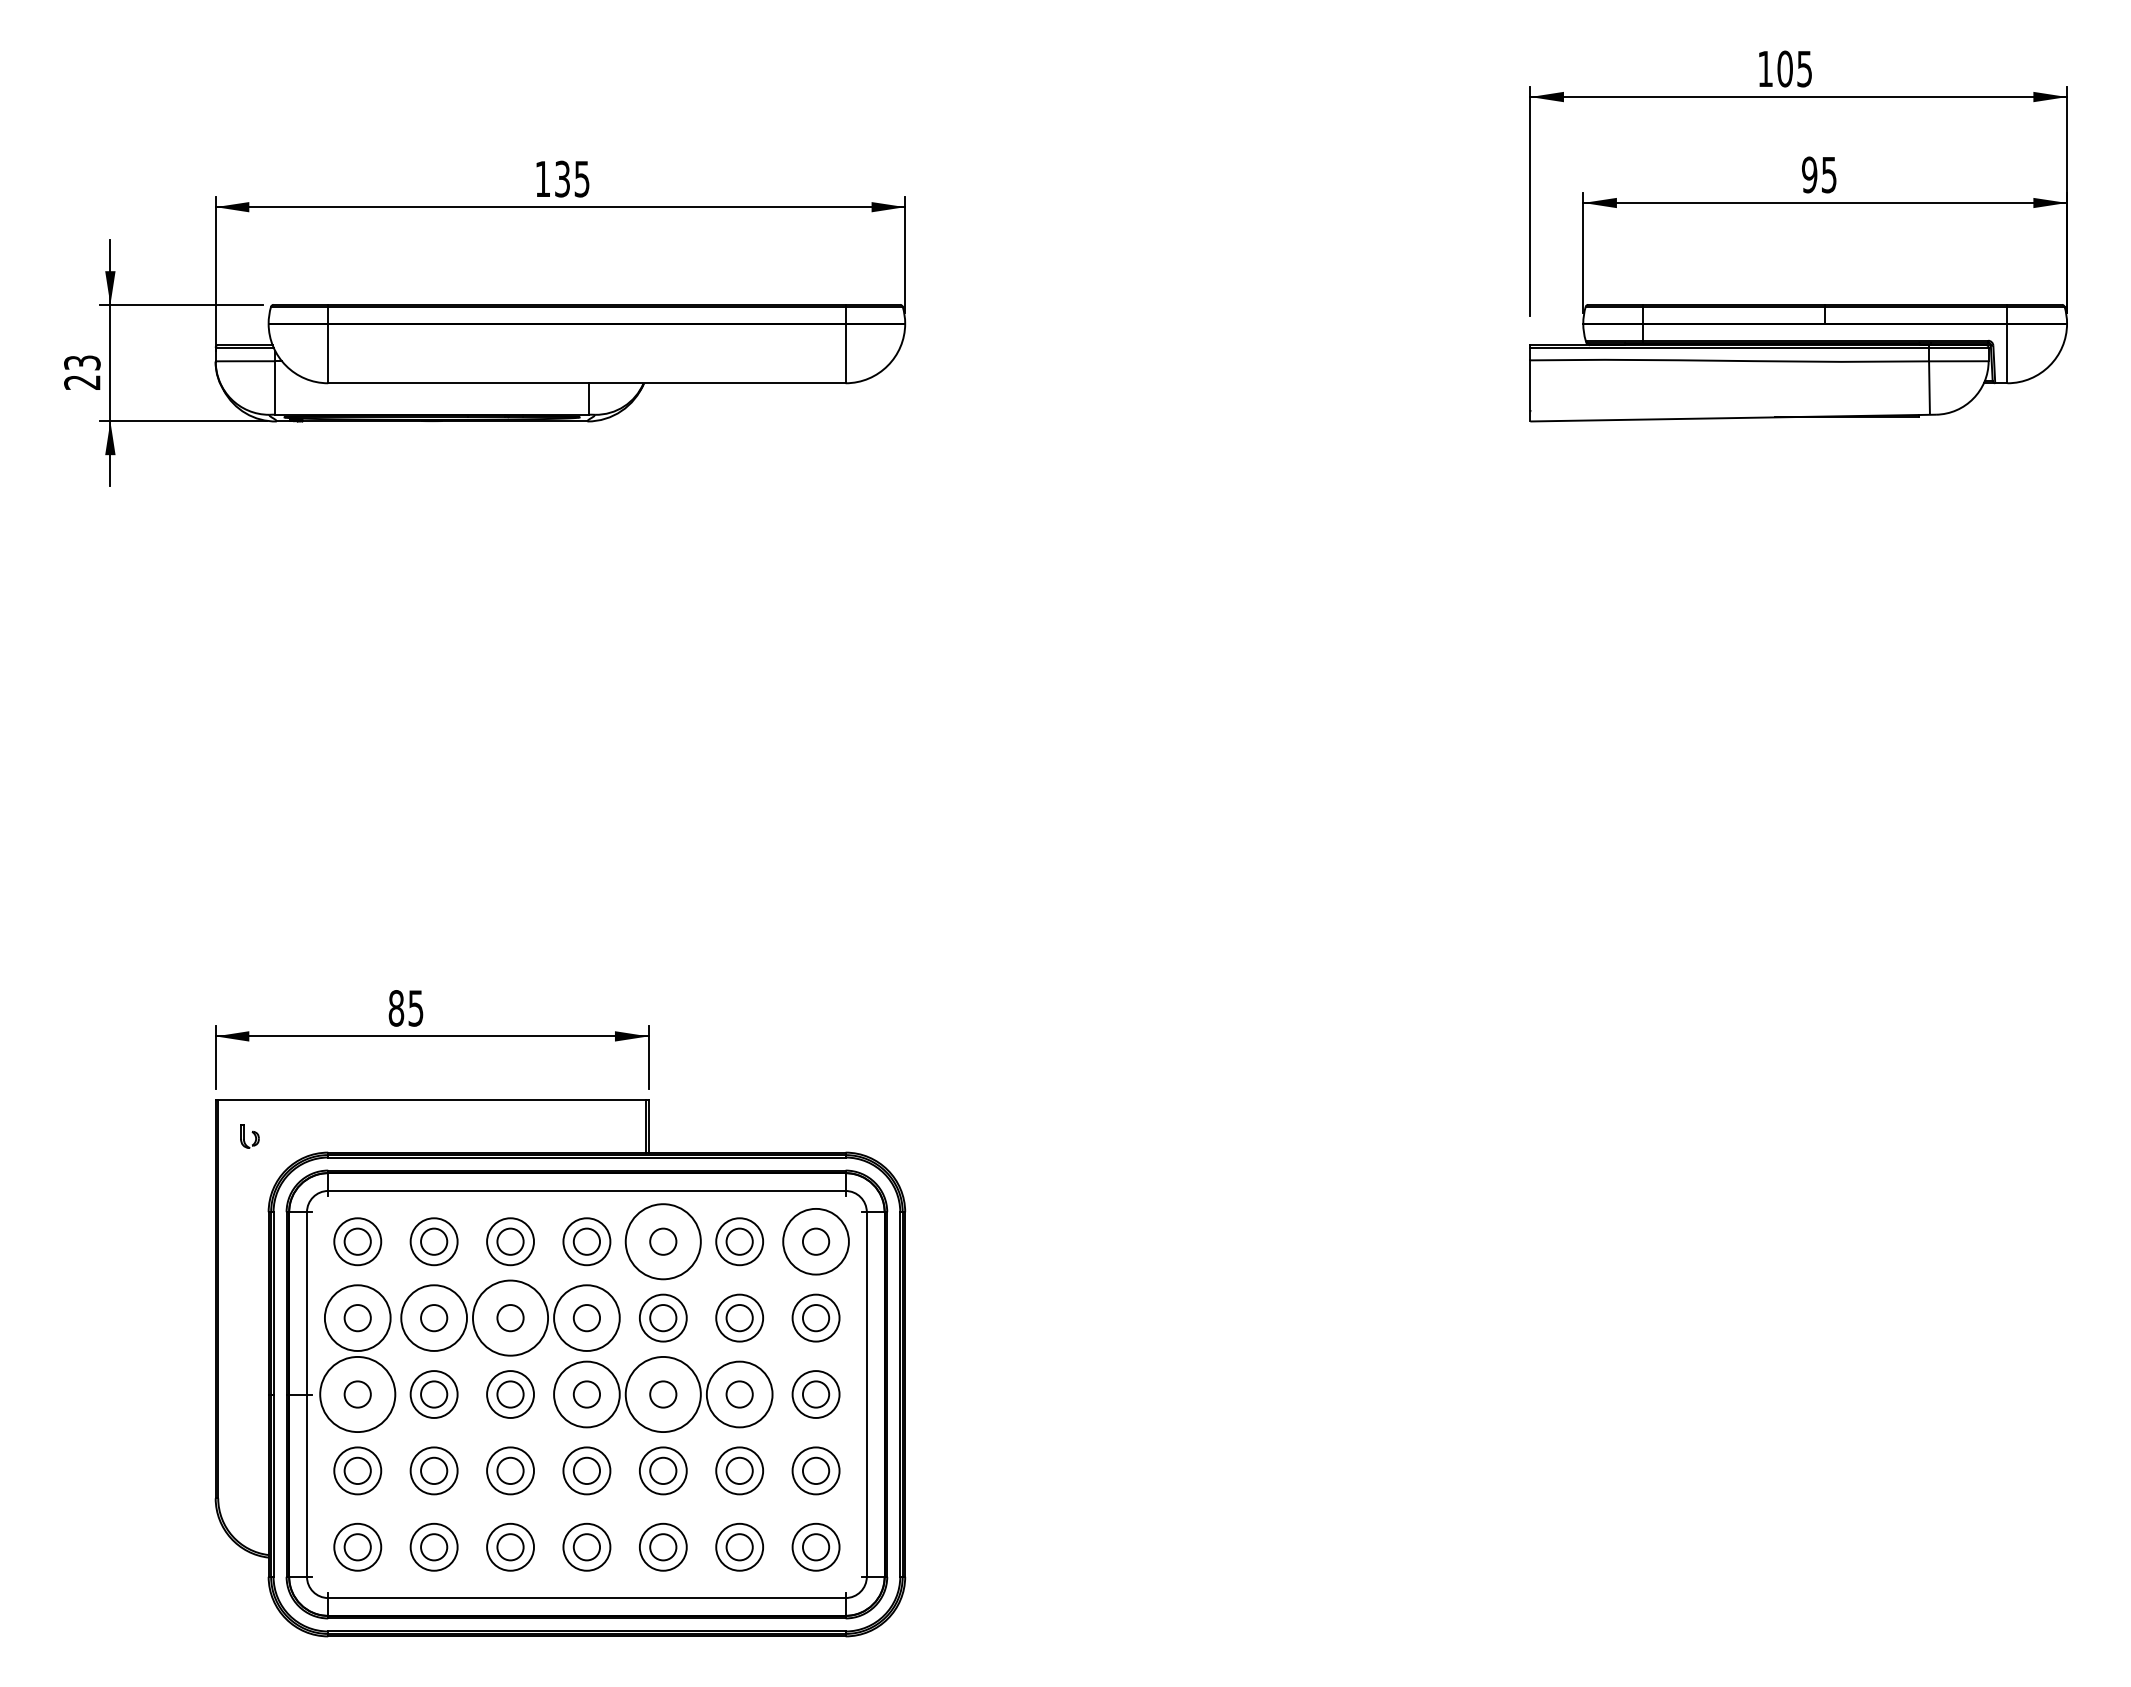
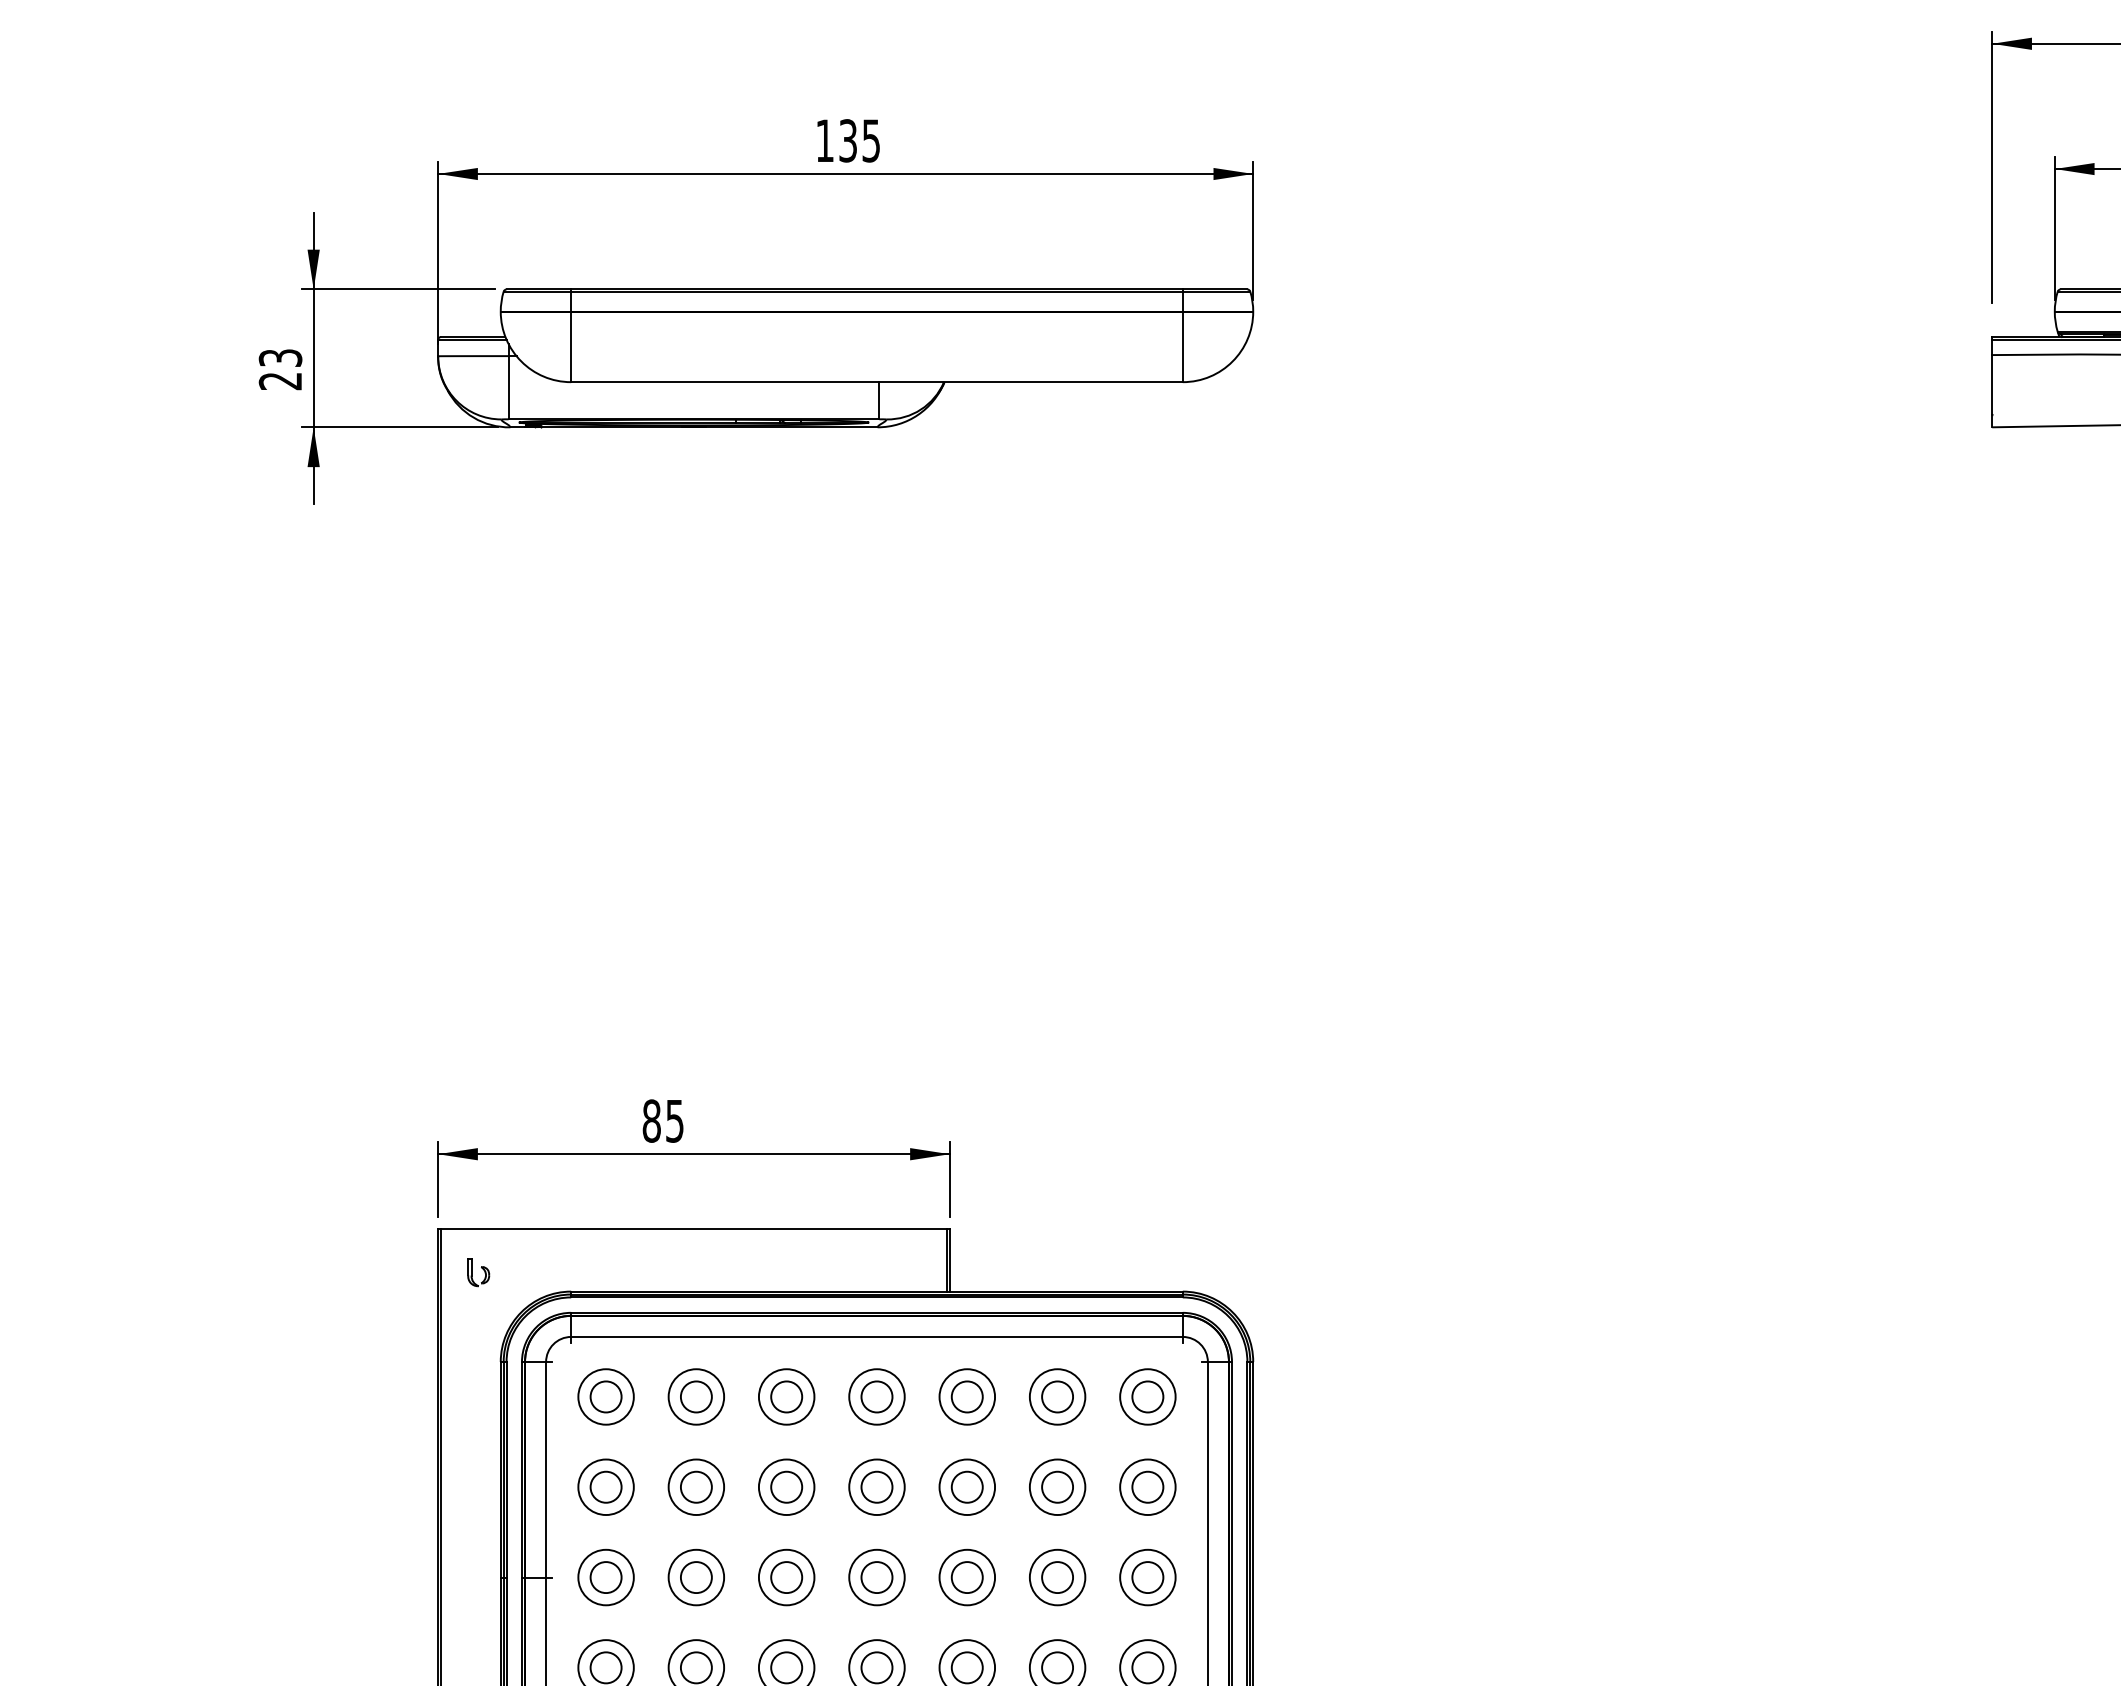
circle: (662, 1241) -> (966, 1396), size x0.62
circle: (815, 1241) -> (1147, 1396), size x0.71
circle: (357, 1317) -> (605, 1486), size x0.71
circle: (433, 1317) -> (695, 1486), size x0.71
circle: (510, 1317) -> (786, 1486), size x0.62
circle: (586, 1317) -> (876, 1486), size x0.71
circle: (357, 1394) -> (605, 1577), size x0.62
circle: (586, 1394) -> (876, 1577), size x0.71
circle: (662, 1394) -> (966, 1577), size x0.62
circle: (739, 1394) -> (1057, 1577), size x0.71

